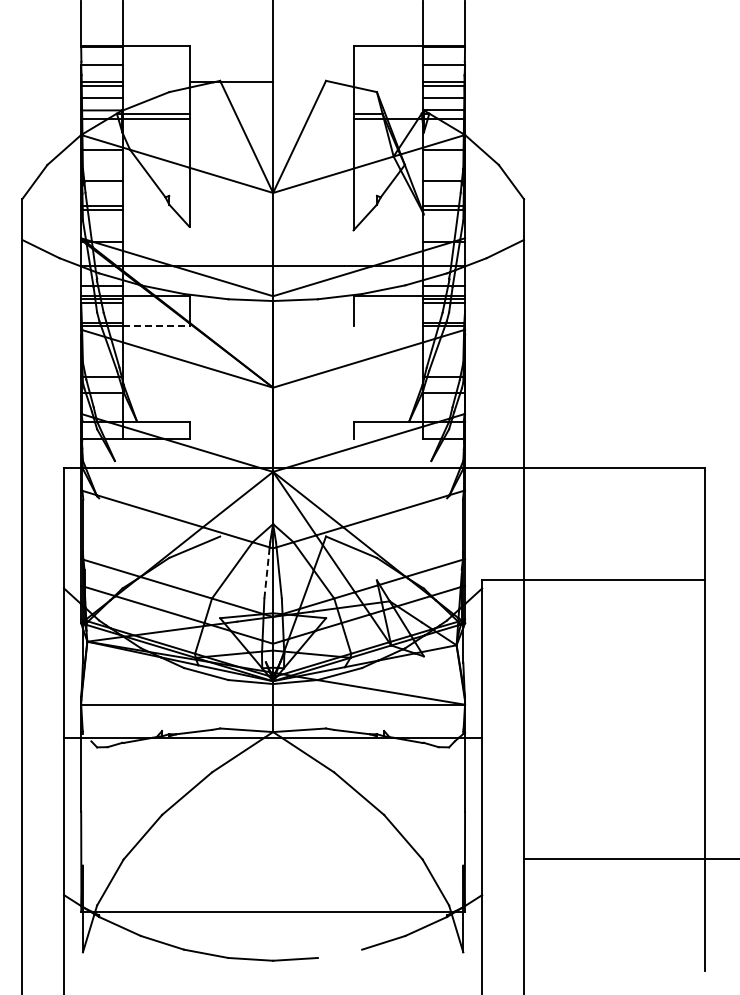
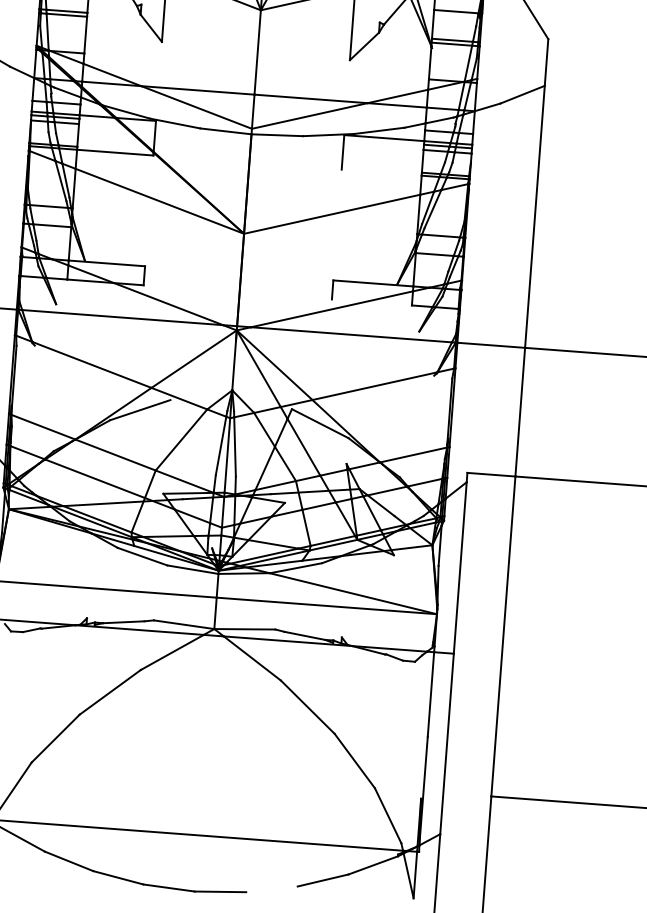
line: (156, 325) -> (115, 152), dashed -> solid
line: (267, 573) -> (221, 446), dashed -> solid

